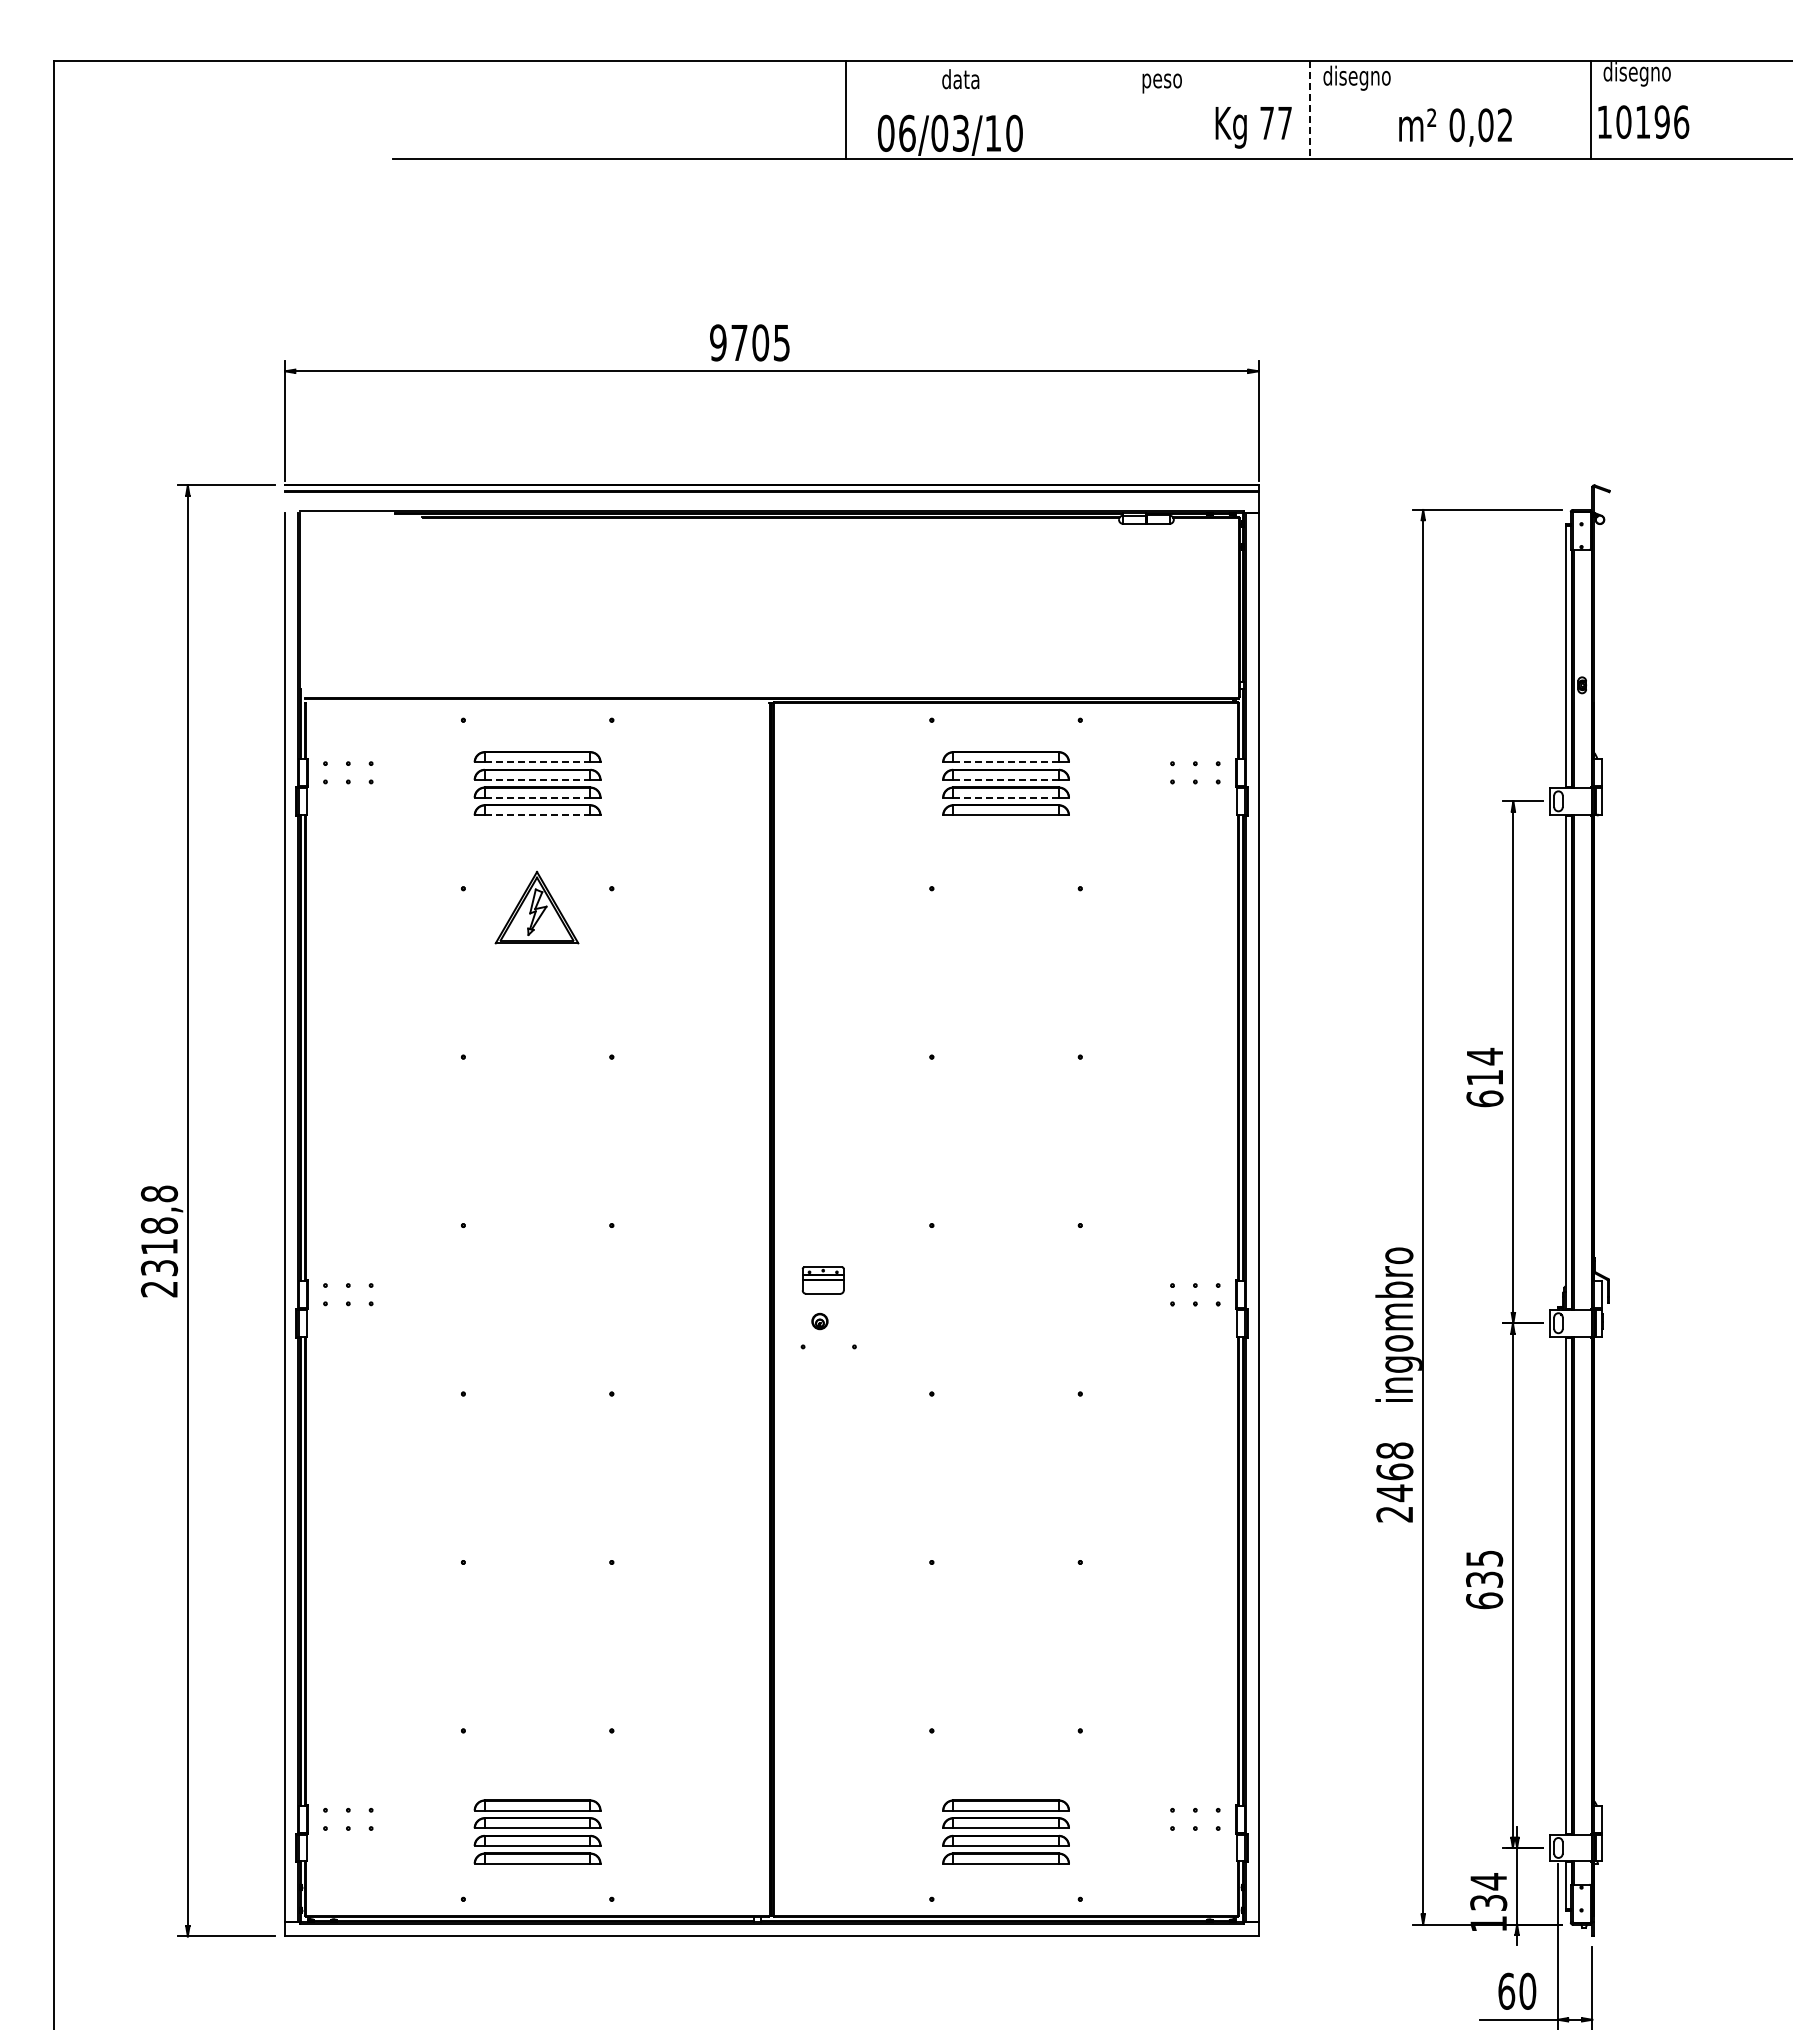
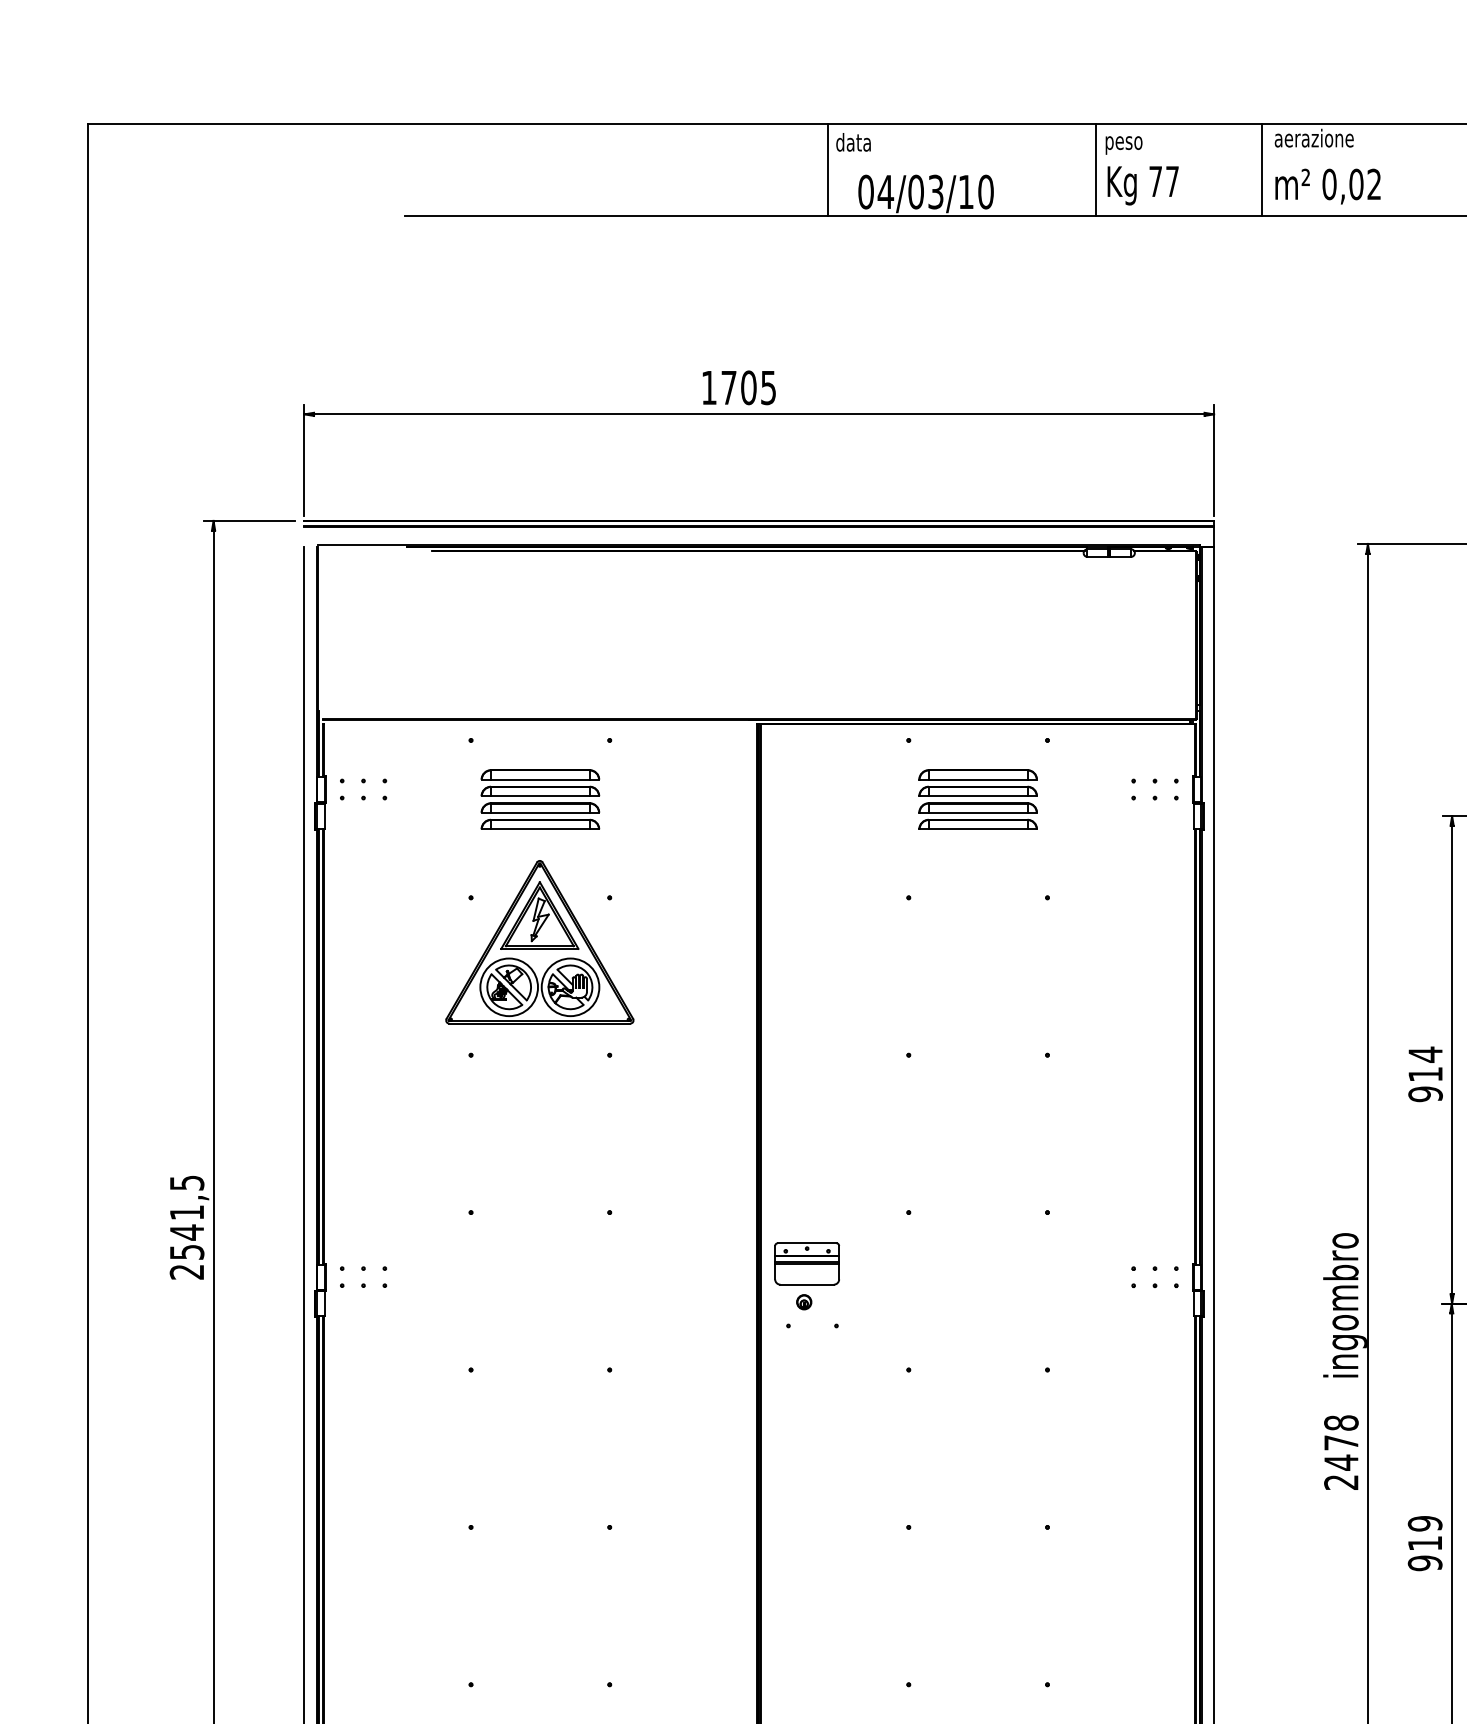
text: (1365, 77) -> (1313, 139), disegno -> aerazione
text: (960, 79) -> (853, 142), moved
line: (1131, 109) -> (1095, 169), added
line: (1310, 109) -> (1262, 169), dashed -> solid
text: (1253, 127) -> (1142, 185), moved
text: (1455, 127) -> (1327, 186), moved
text: (907, 132) -> (886, 191), 06/03/10 -> 04/03/10
text: (718, 342) -> (709, 387), 9705 -> 1705
line: (537, 762) -> (540, 779), dashed -> solid
line: (1006, 762) -> (978, 779), dashed -> solid
line: (537, 779) -> (540, 795), dashed -> solid
line: (1006, 779) -> (978, 795), dashed -> solid
line: (537, 797) -> (540, 812), dashed -> solid
line: (1006, 797) -> (978, 812), dashed -> solid
line: (537, 815) -> (540, 829), dashed -> solid
part: (537, 936) -> (540, 942), added
text: (1484, 1098) -> (1425, 1093), 614 -> 914
text: (159, 1230) -> (187, 1217), 2318,8 -> 2541,5
part: (823, 1280) -> (807, 1263), size x1.67
text: (1394, 1471) -> (1341, 1442), 2468 -> 2478
text: (1484, 1579) -> (1425, 1543), 635 -> 919

